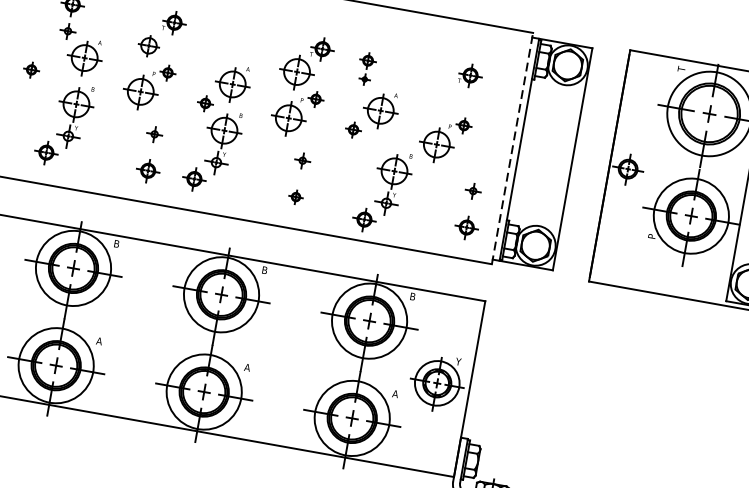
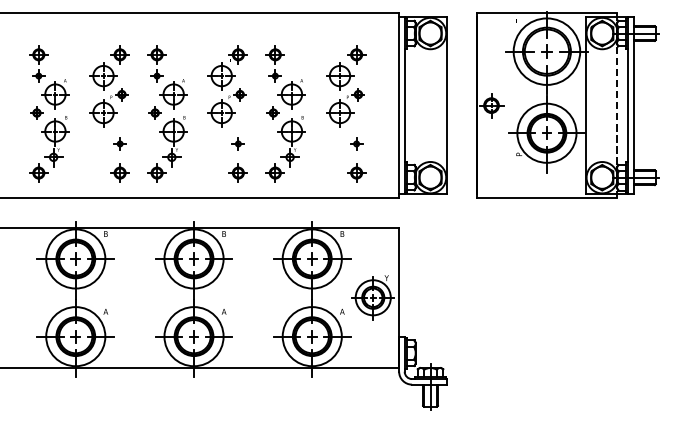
part: (218, 41) -> (156, 63), added
part: (148, 46) -> (103, 76), size x1.67
part: (365, 68) -> (274, 63), size x1.43
part: (31, 69) -> (36, 112), moved
part: (445, 99) -> (340, 76), added
line: (512, 148) -> (399, 105), dashed -> solid
part: (473, 190) -> (356, 143), moved
part: (382, 192) -> (285, 149), moved
part: (295, 196) -> (237, 172), size x1.67
part: (466, 226) -> (356, 172), moved

